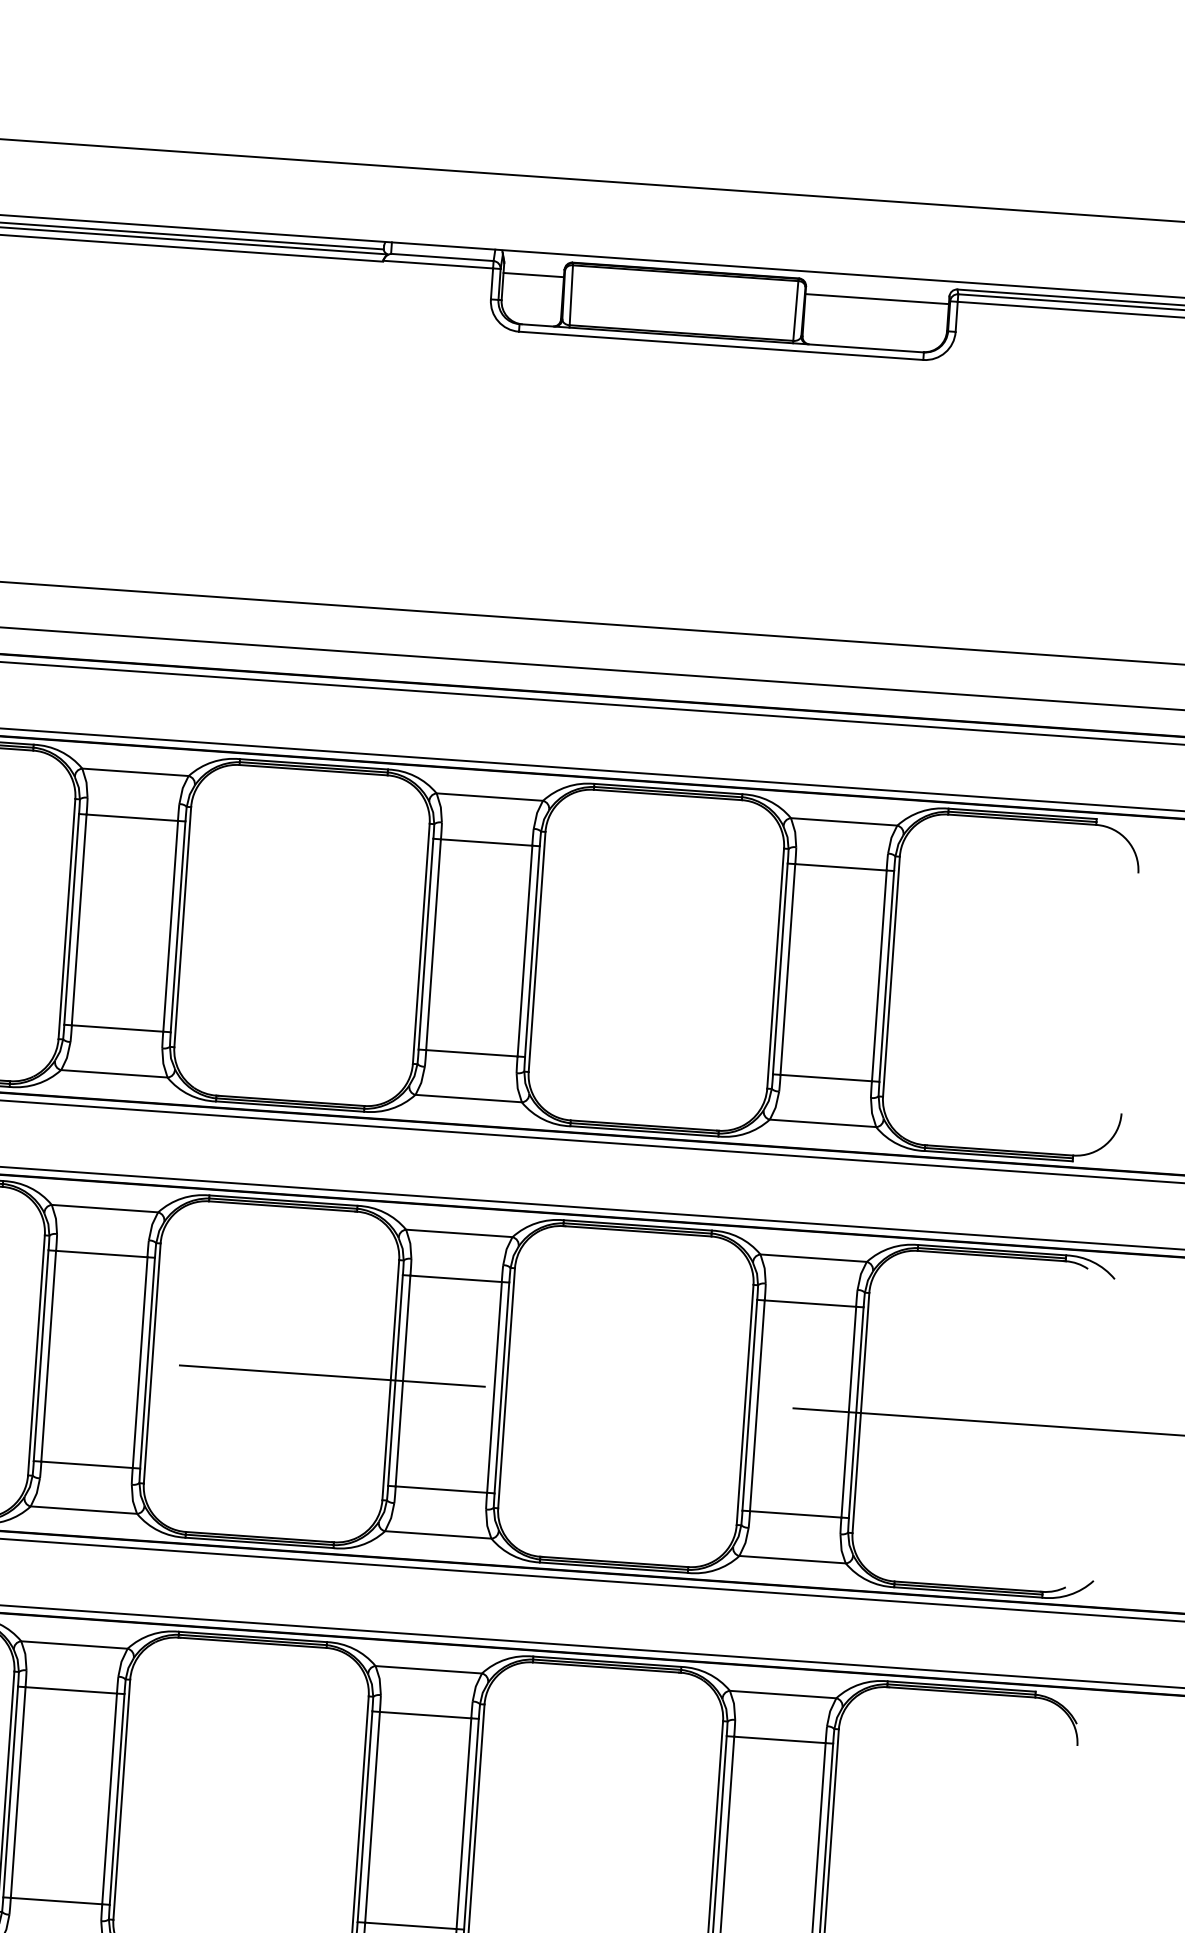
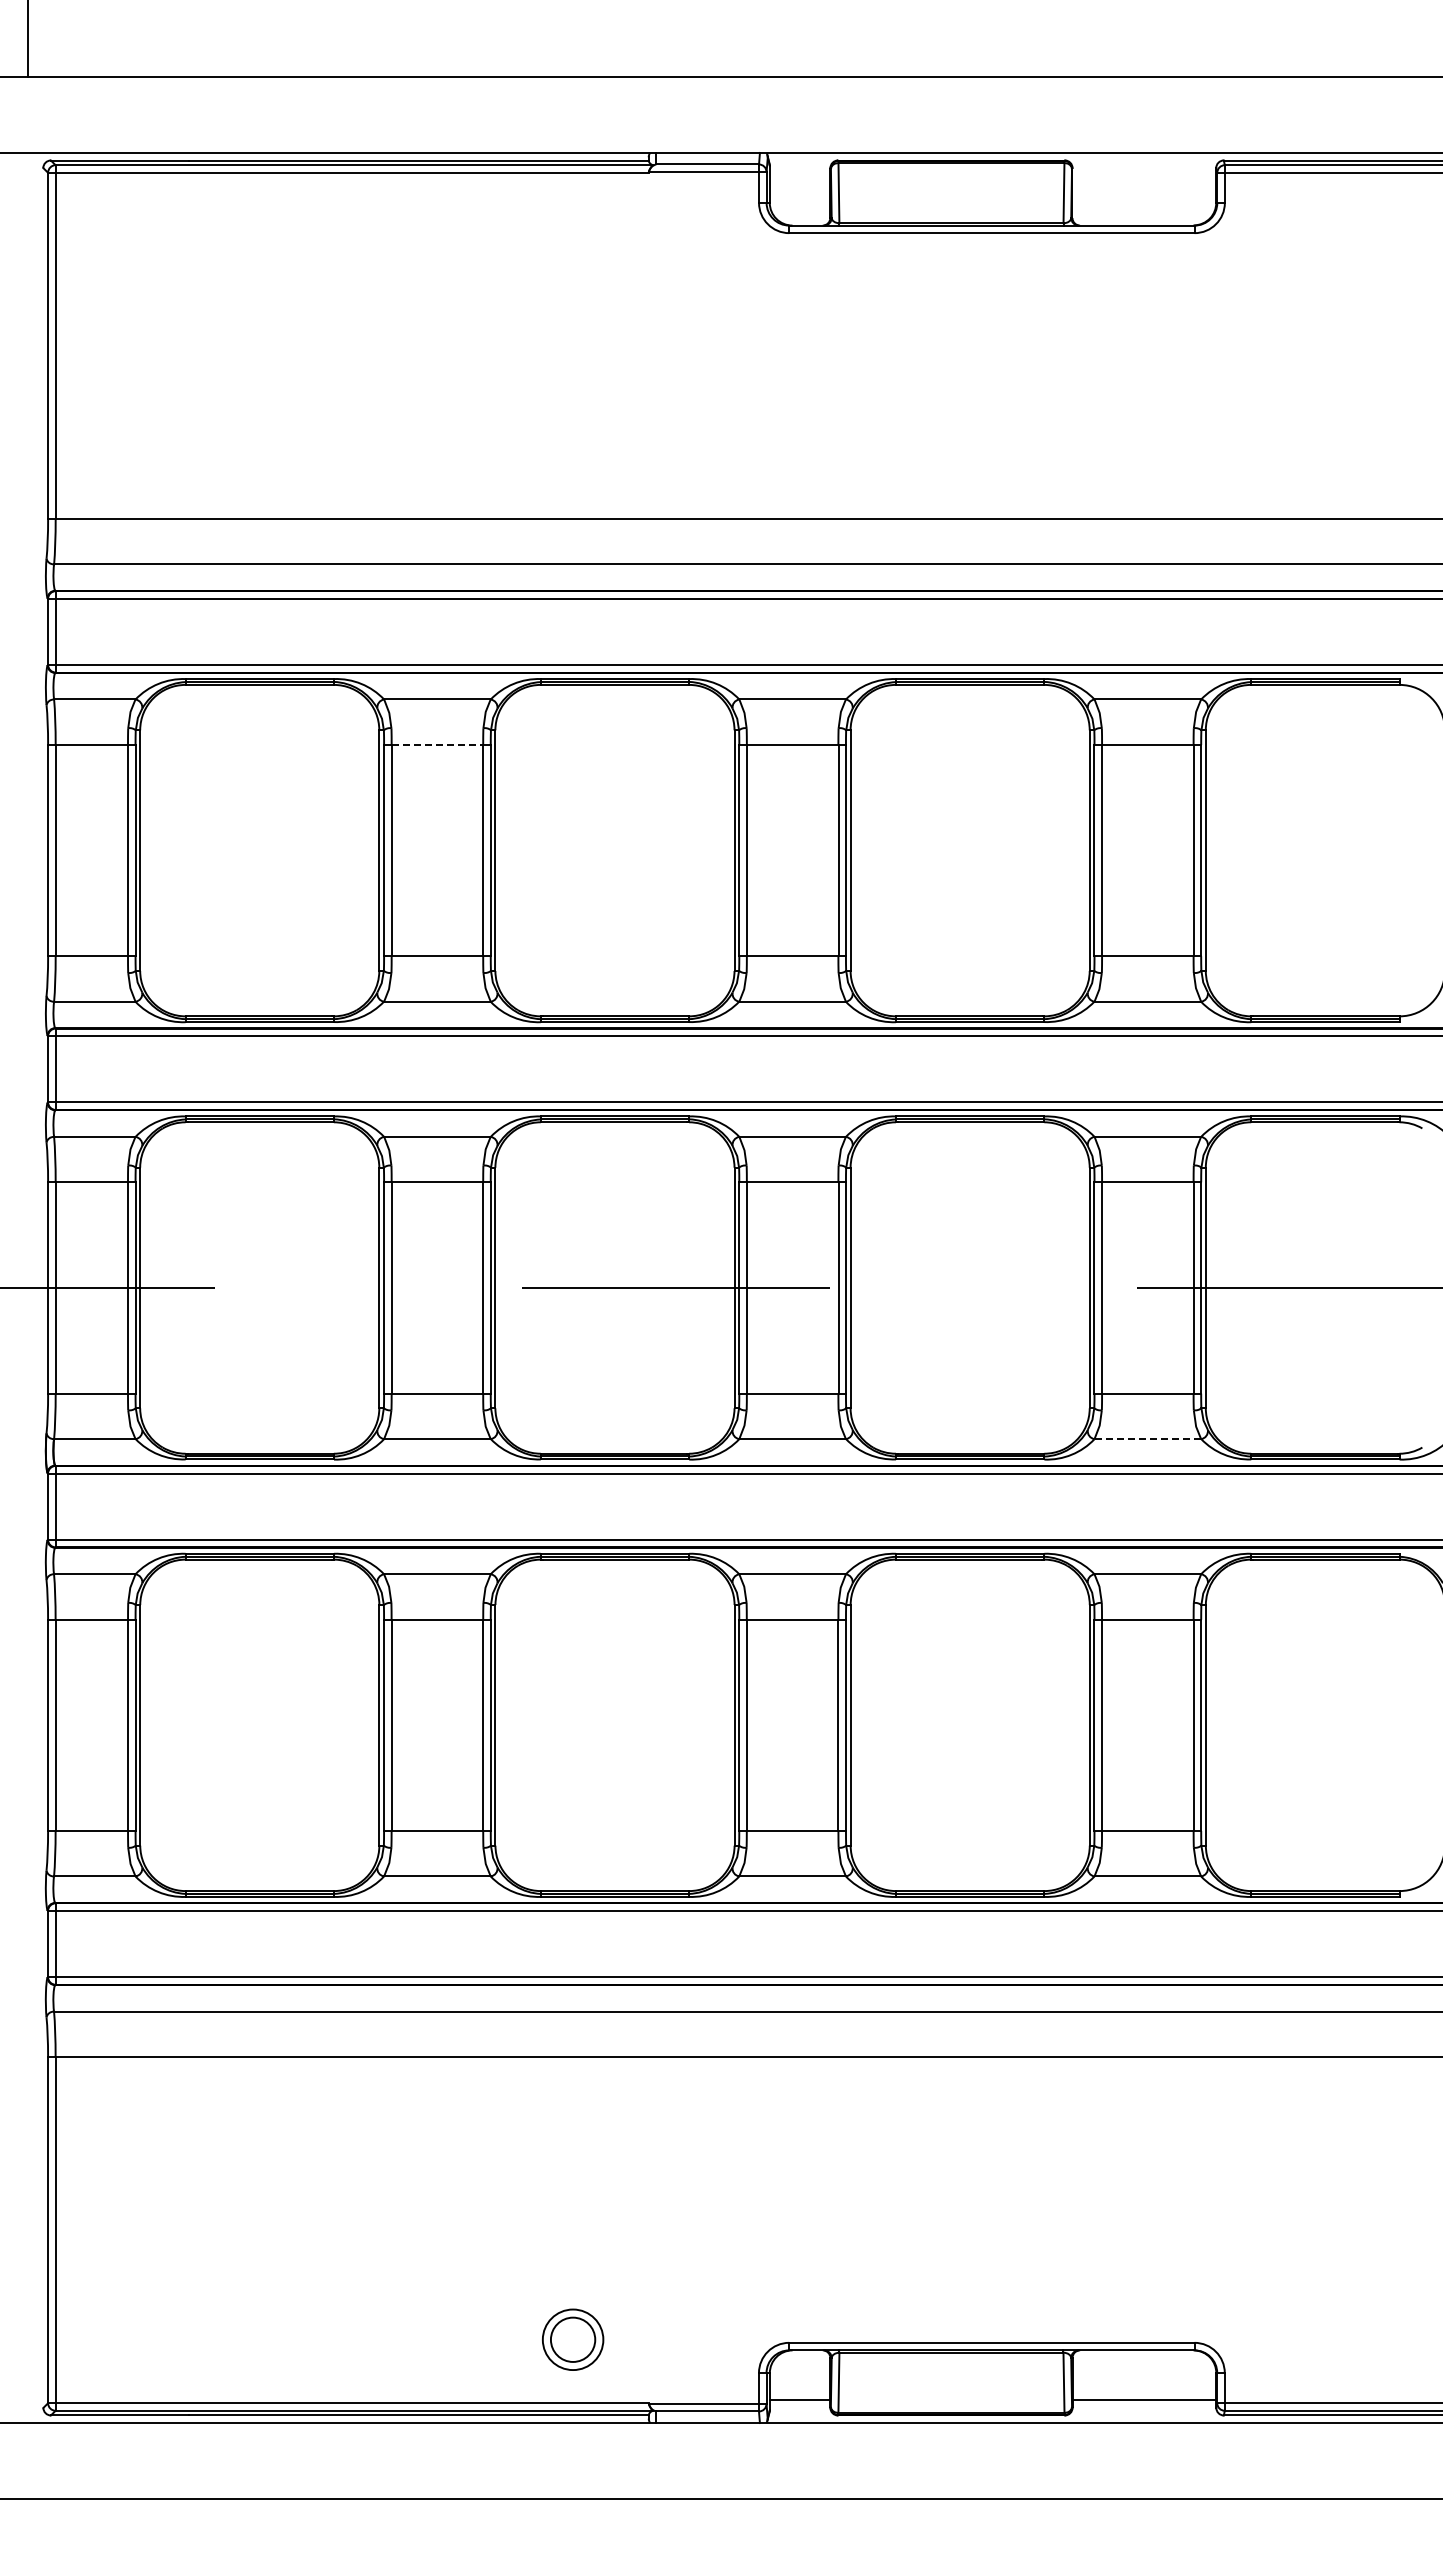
line: (533, 274) -> (799, 175), removed
line: (877, 298) -> (1144, 175), removed
line: (132, 818) -> (437, 745), solid -> dashed
line: (793, 1560) -> (1148, 1439), solid -> dashed

